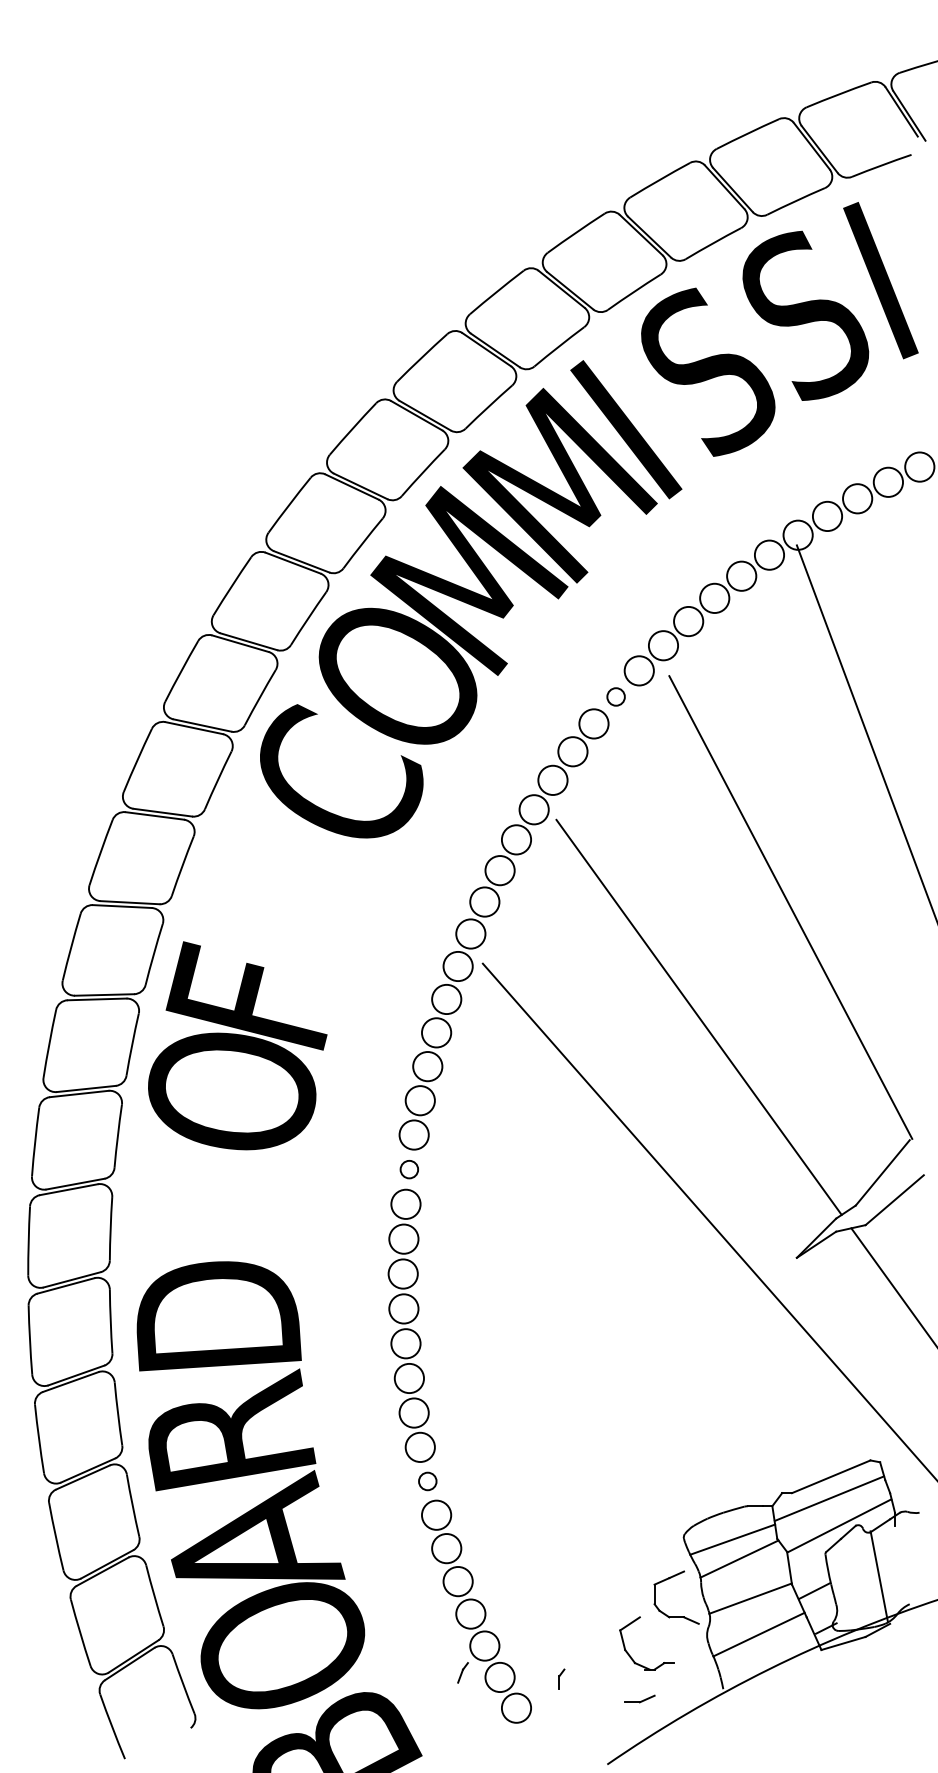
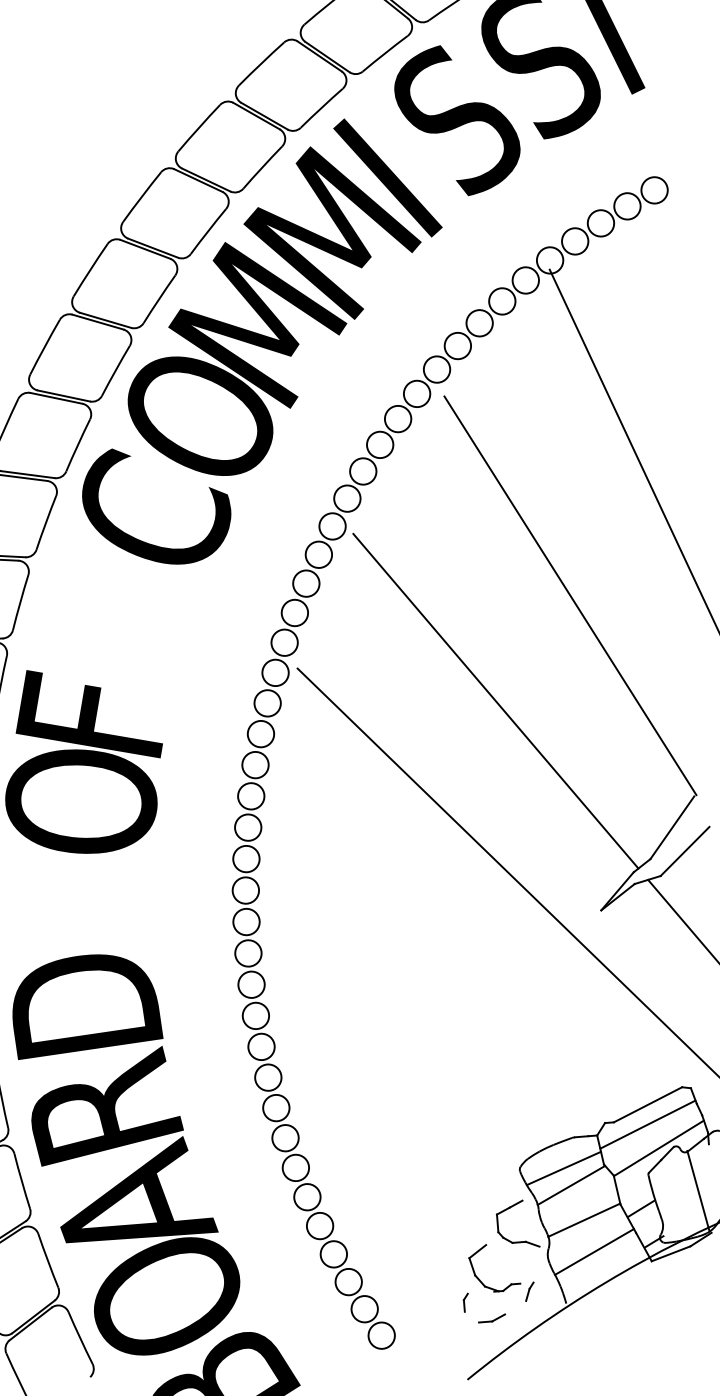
circle: (615, 696) -> (397, 418), size x1.67
circle: (409, 1169) -> (246, 858), size x1.67
circle: (427, 1481) -> (285, 1138), size x1.67
part: (462, 1672) -> (529, 1291), moved
part: (561, 1678) -> (465, 1302), moved

